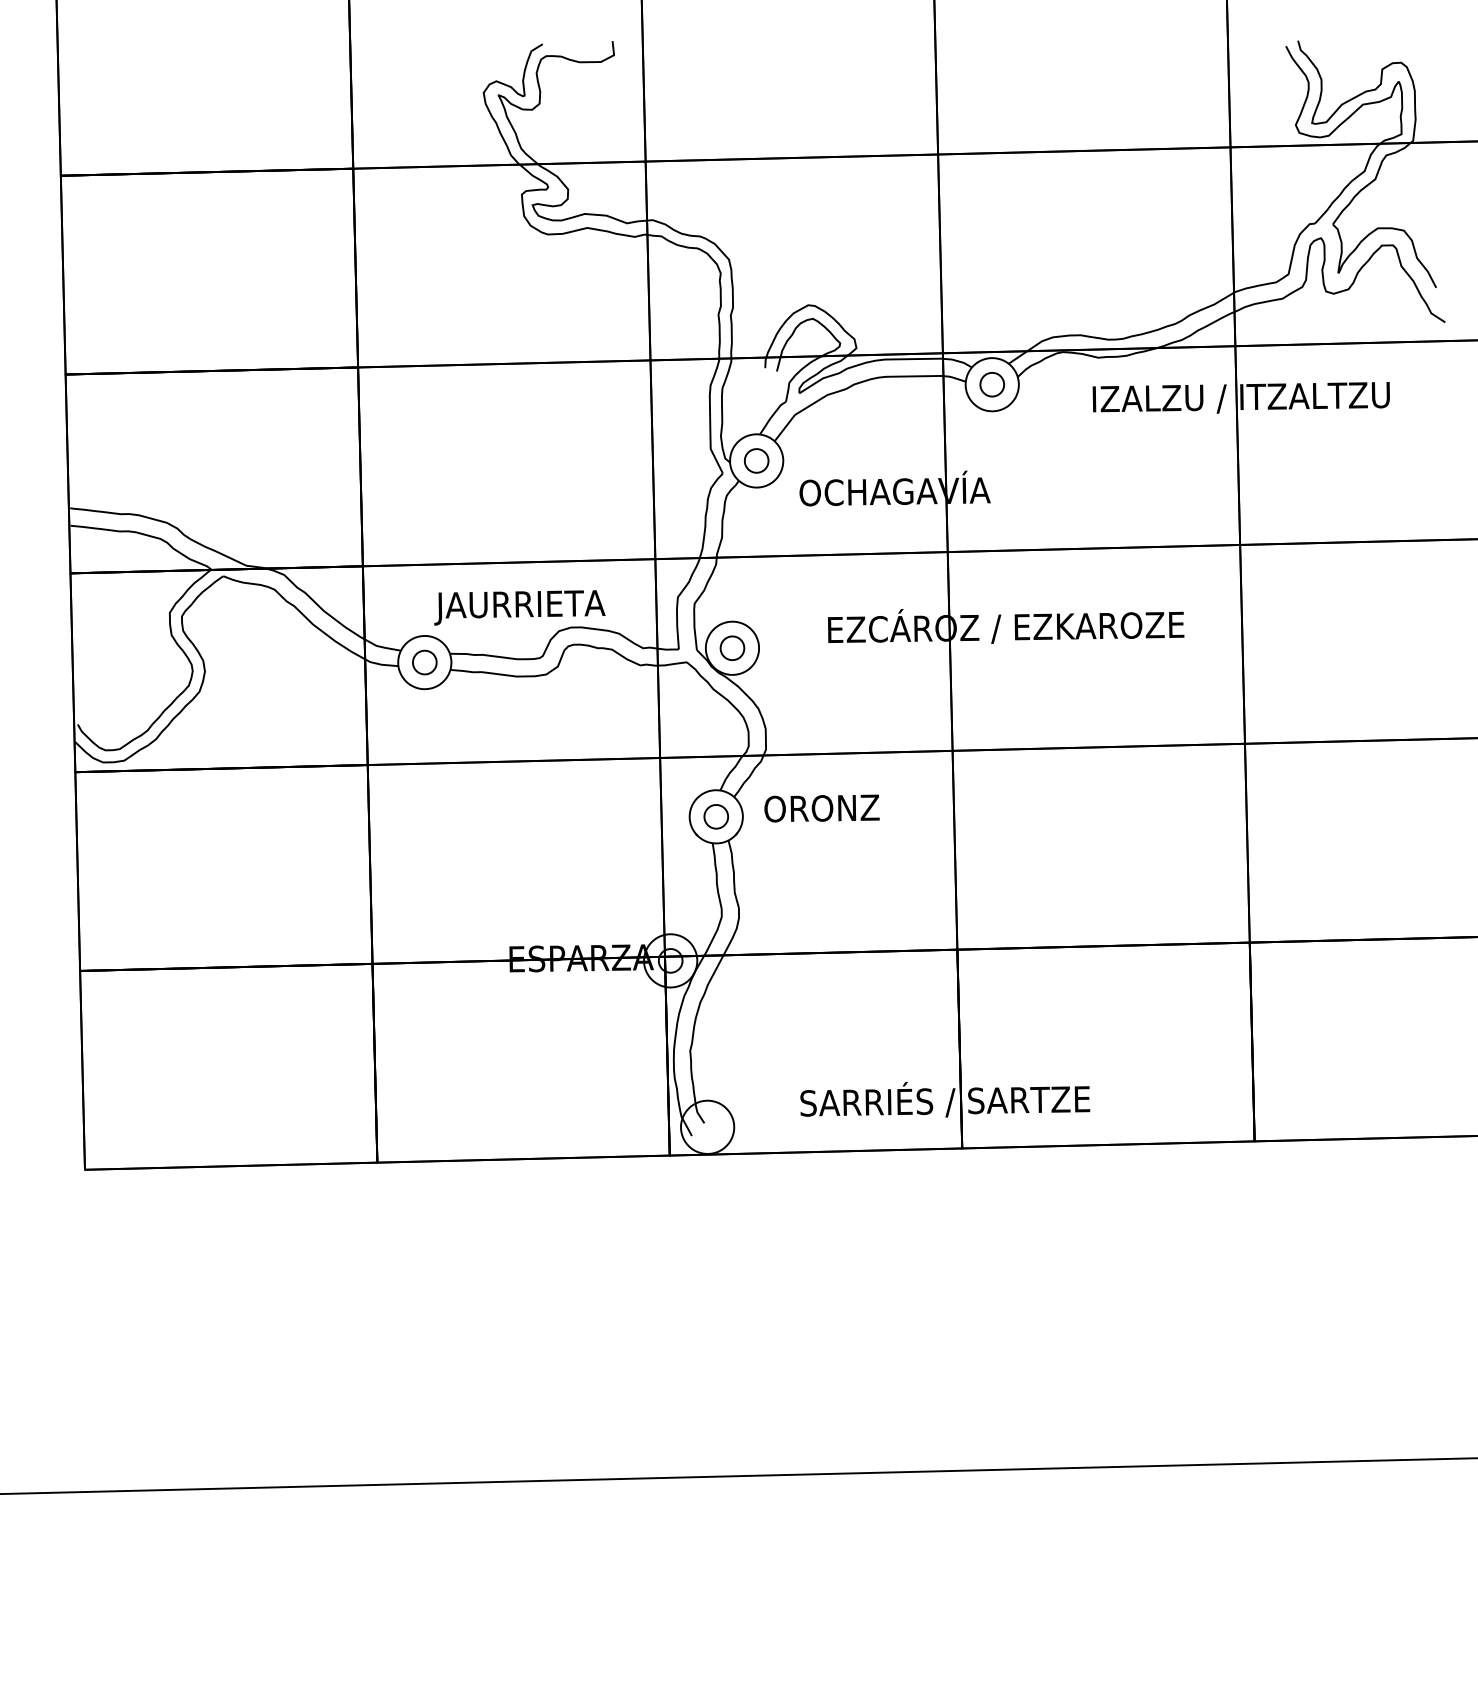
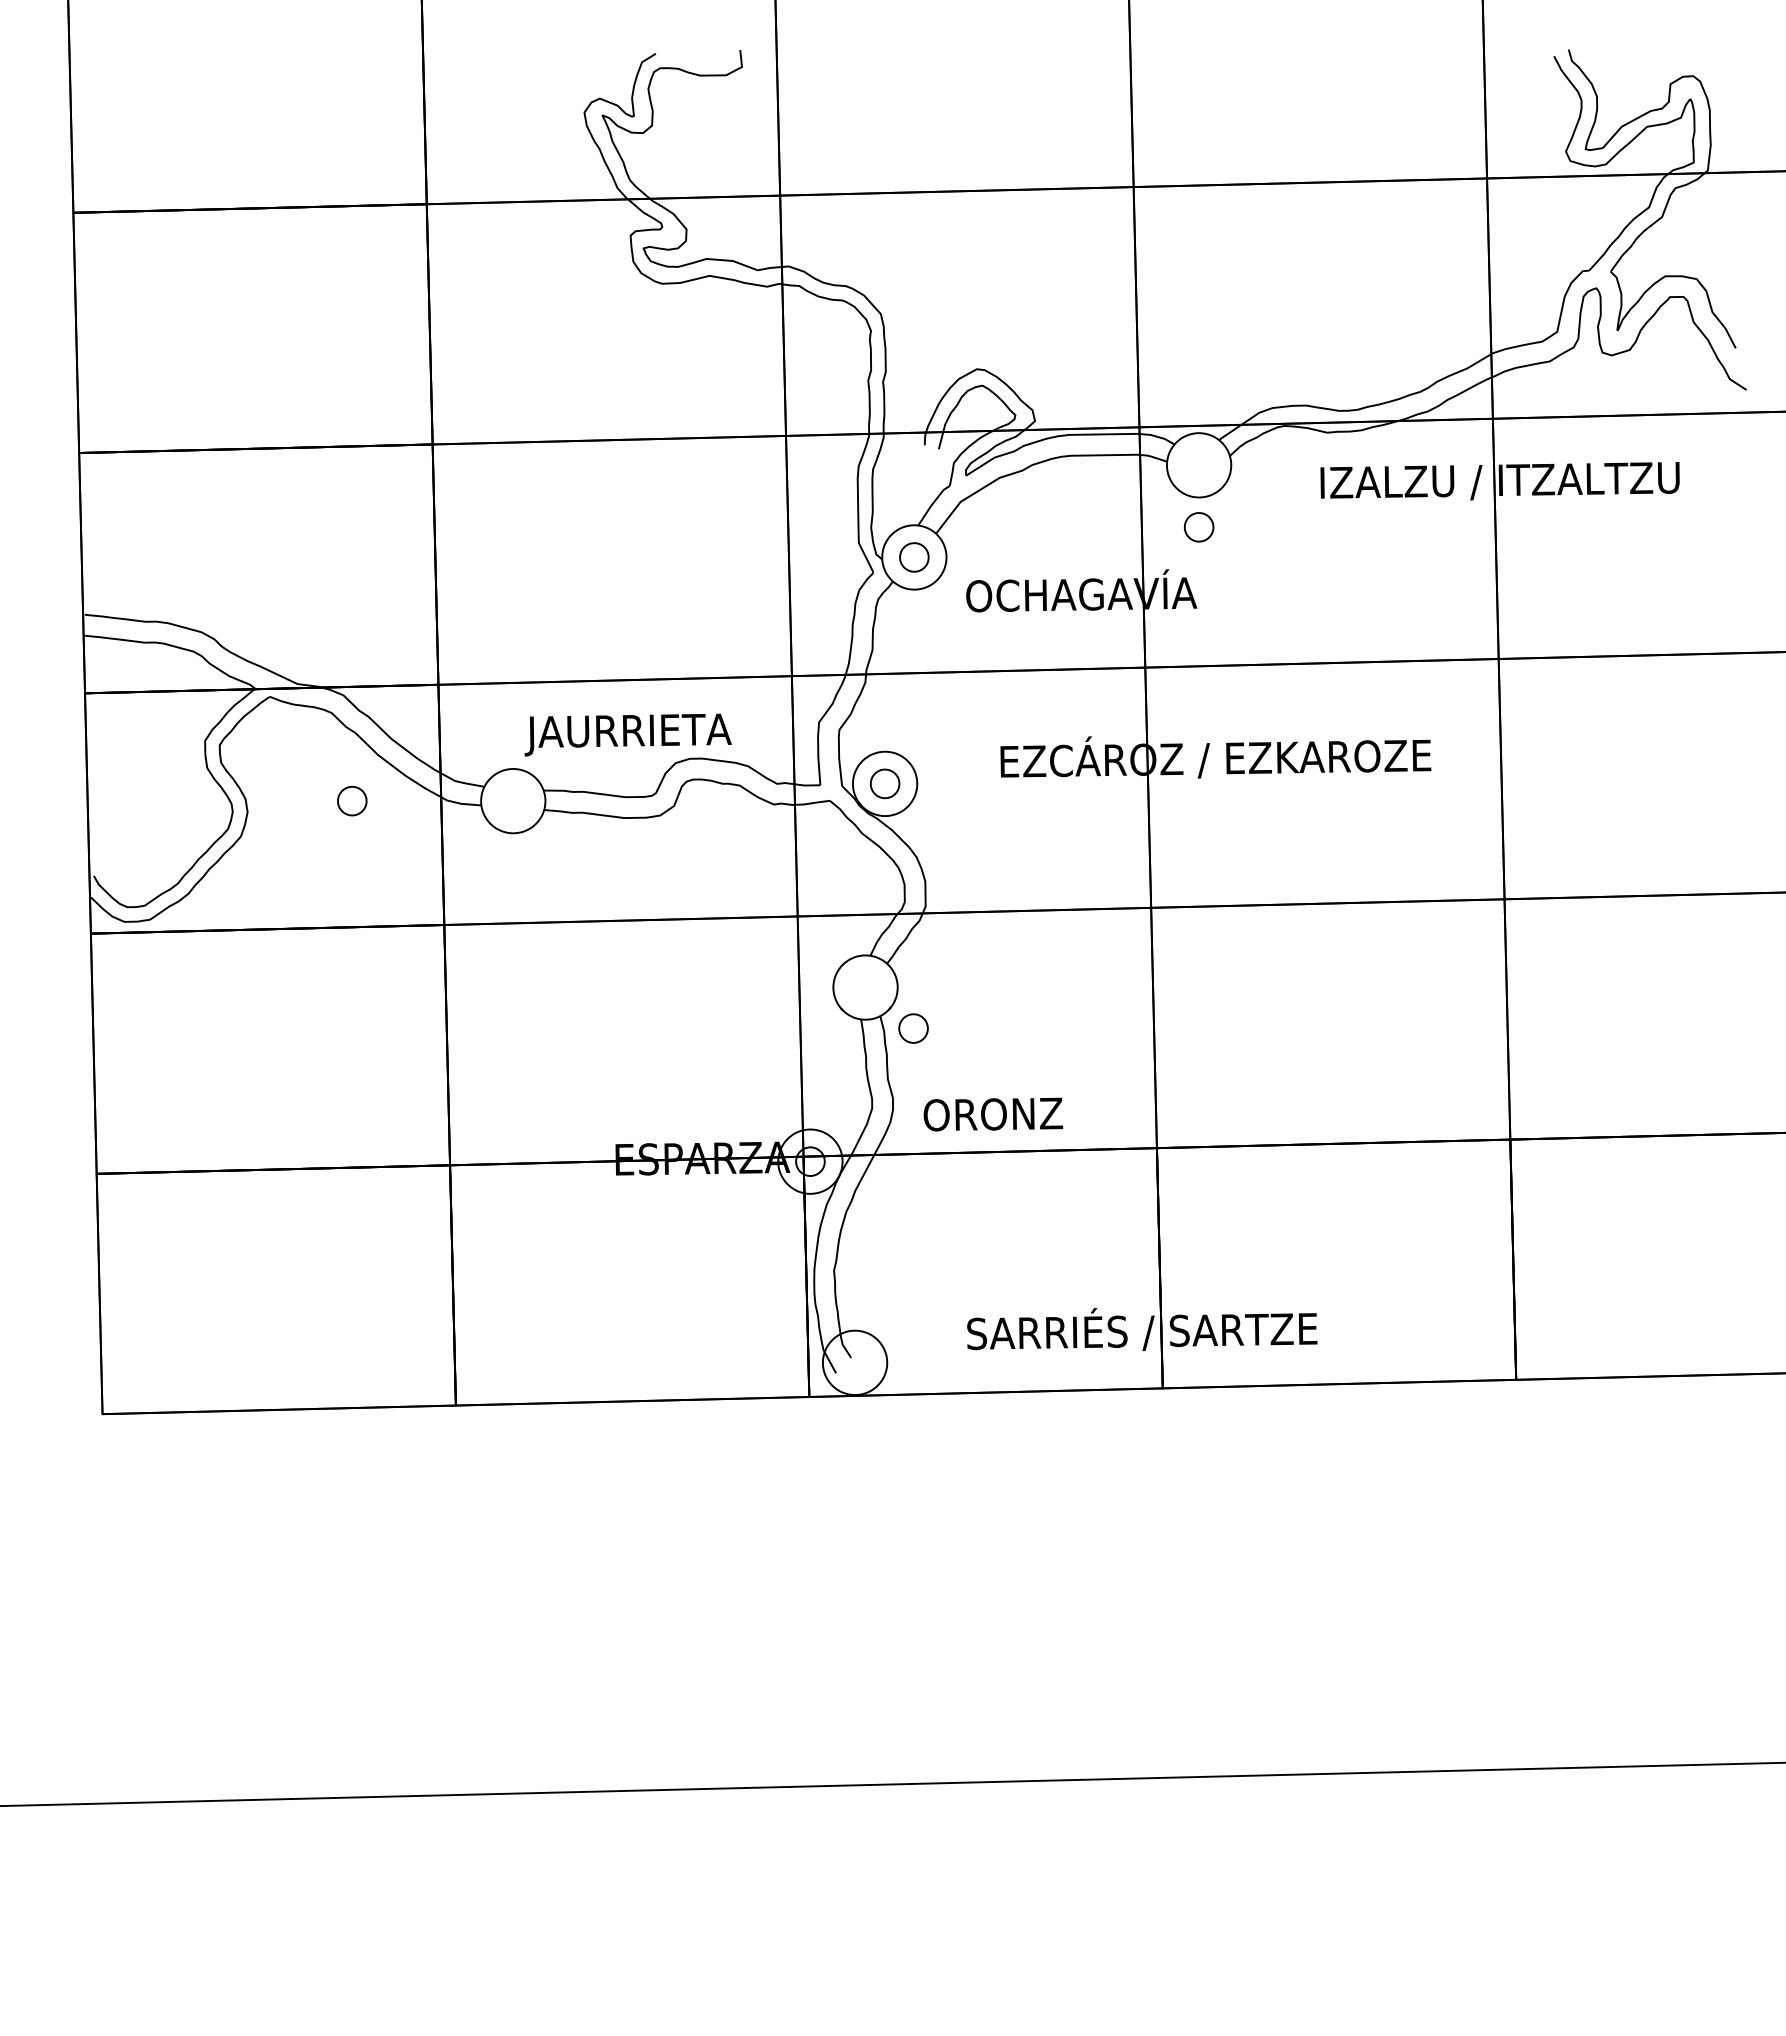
part: (991, 384) -> (1198, 527), moved
part: (425, 662) -> (352, 800), moved
text: (822, 808) -> (993, 1114), moved
part: (716, 816) -> (913, 1028), moved

